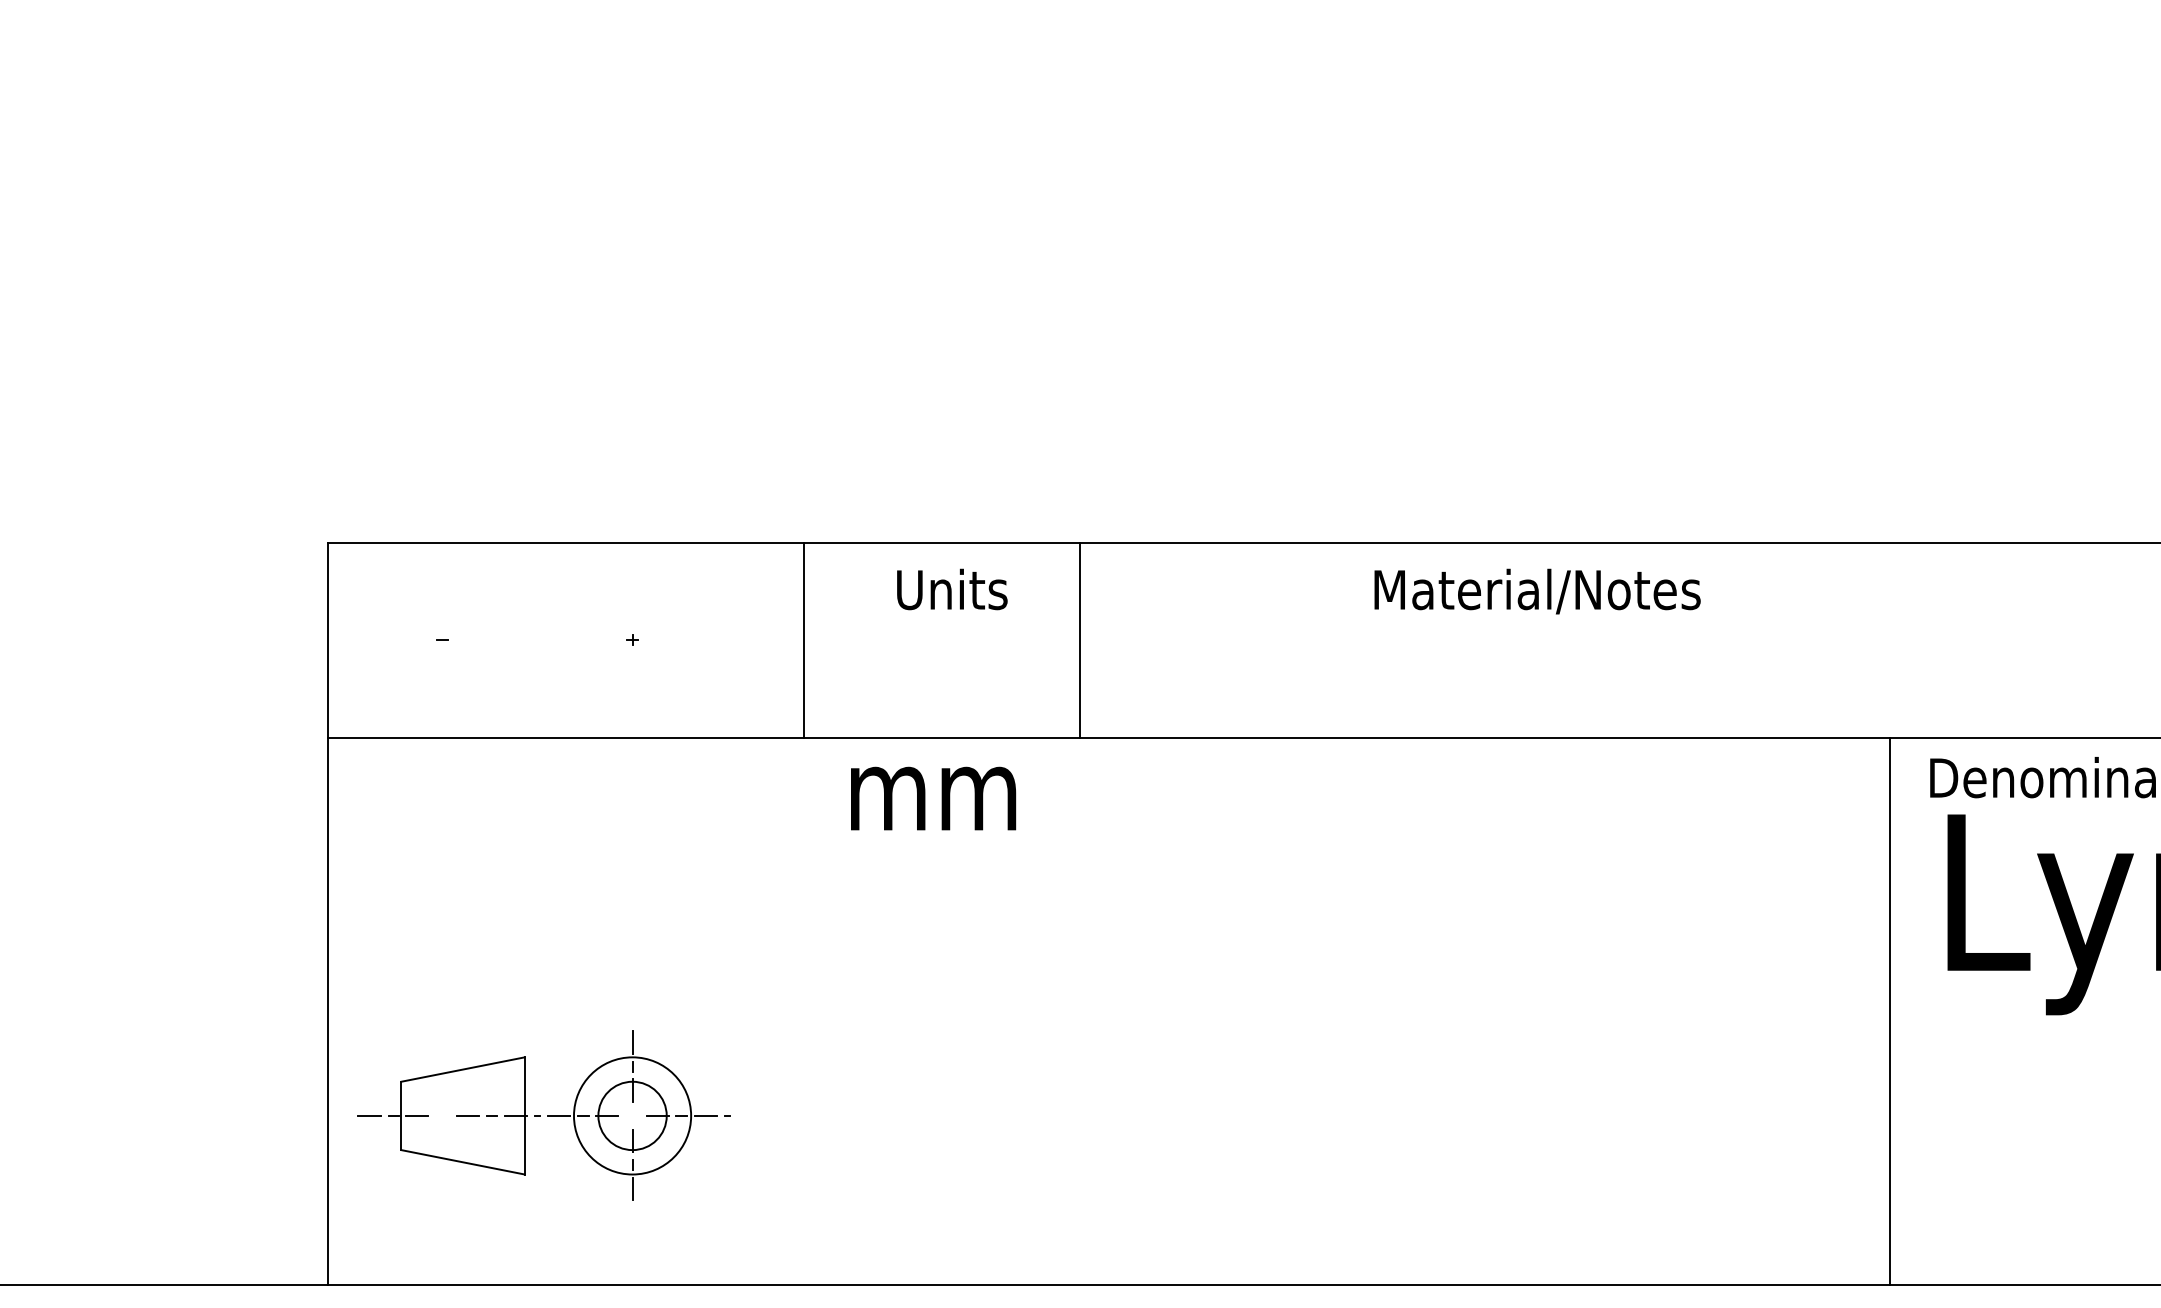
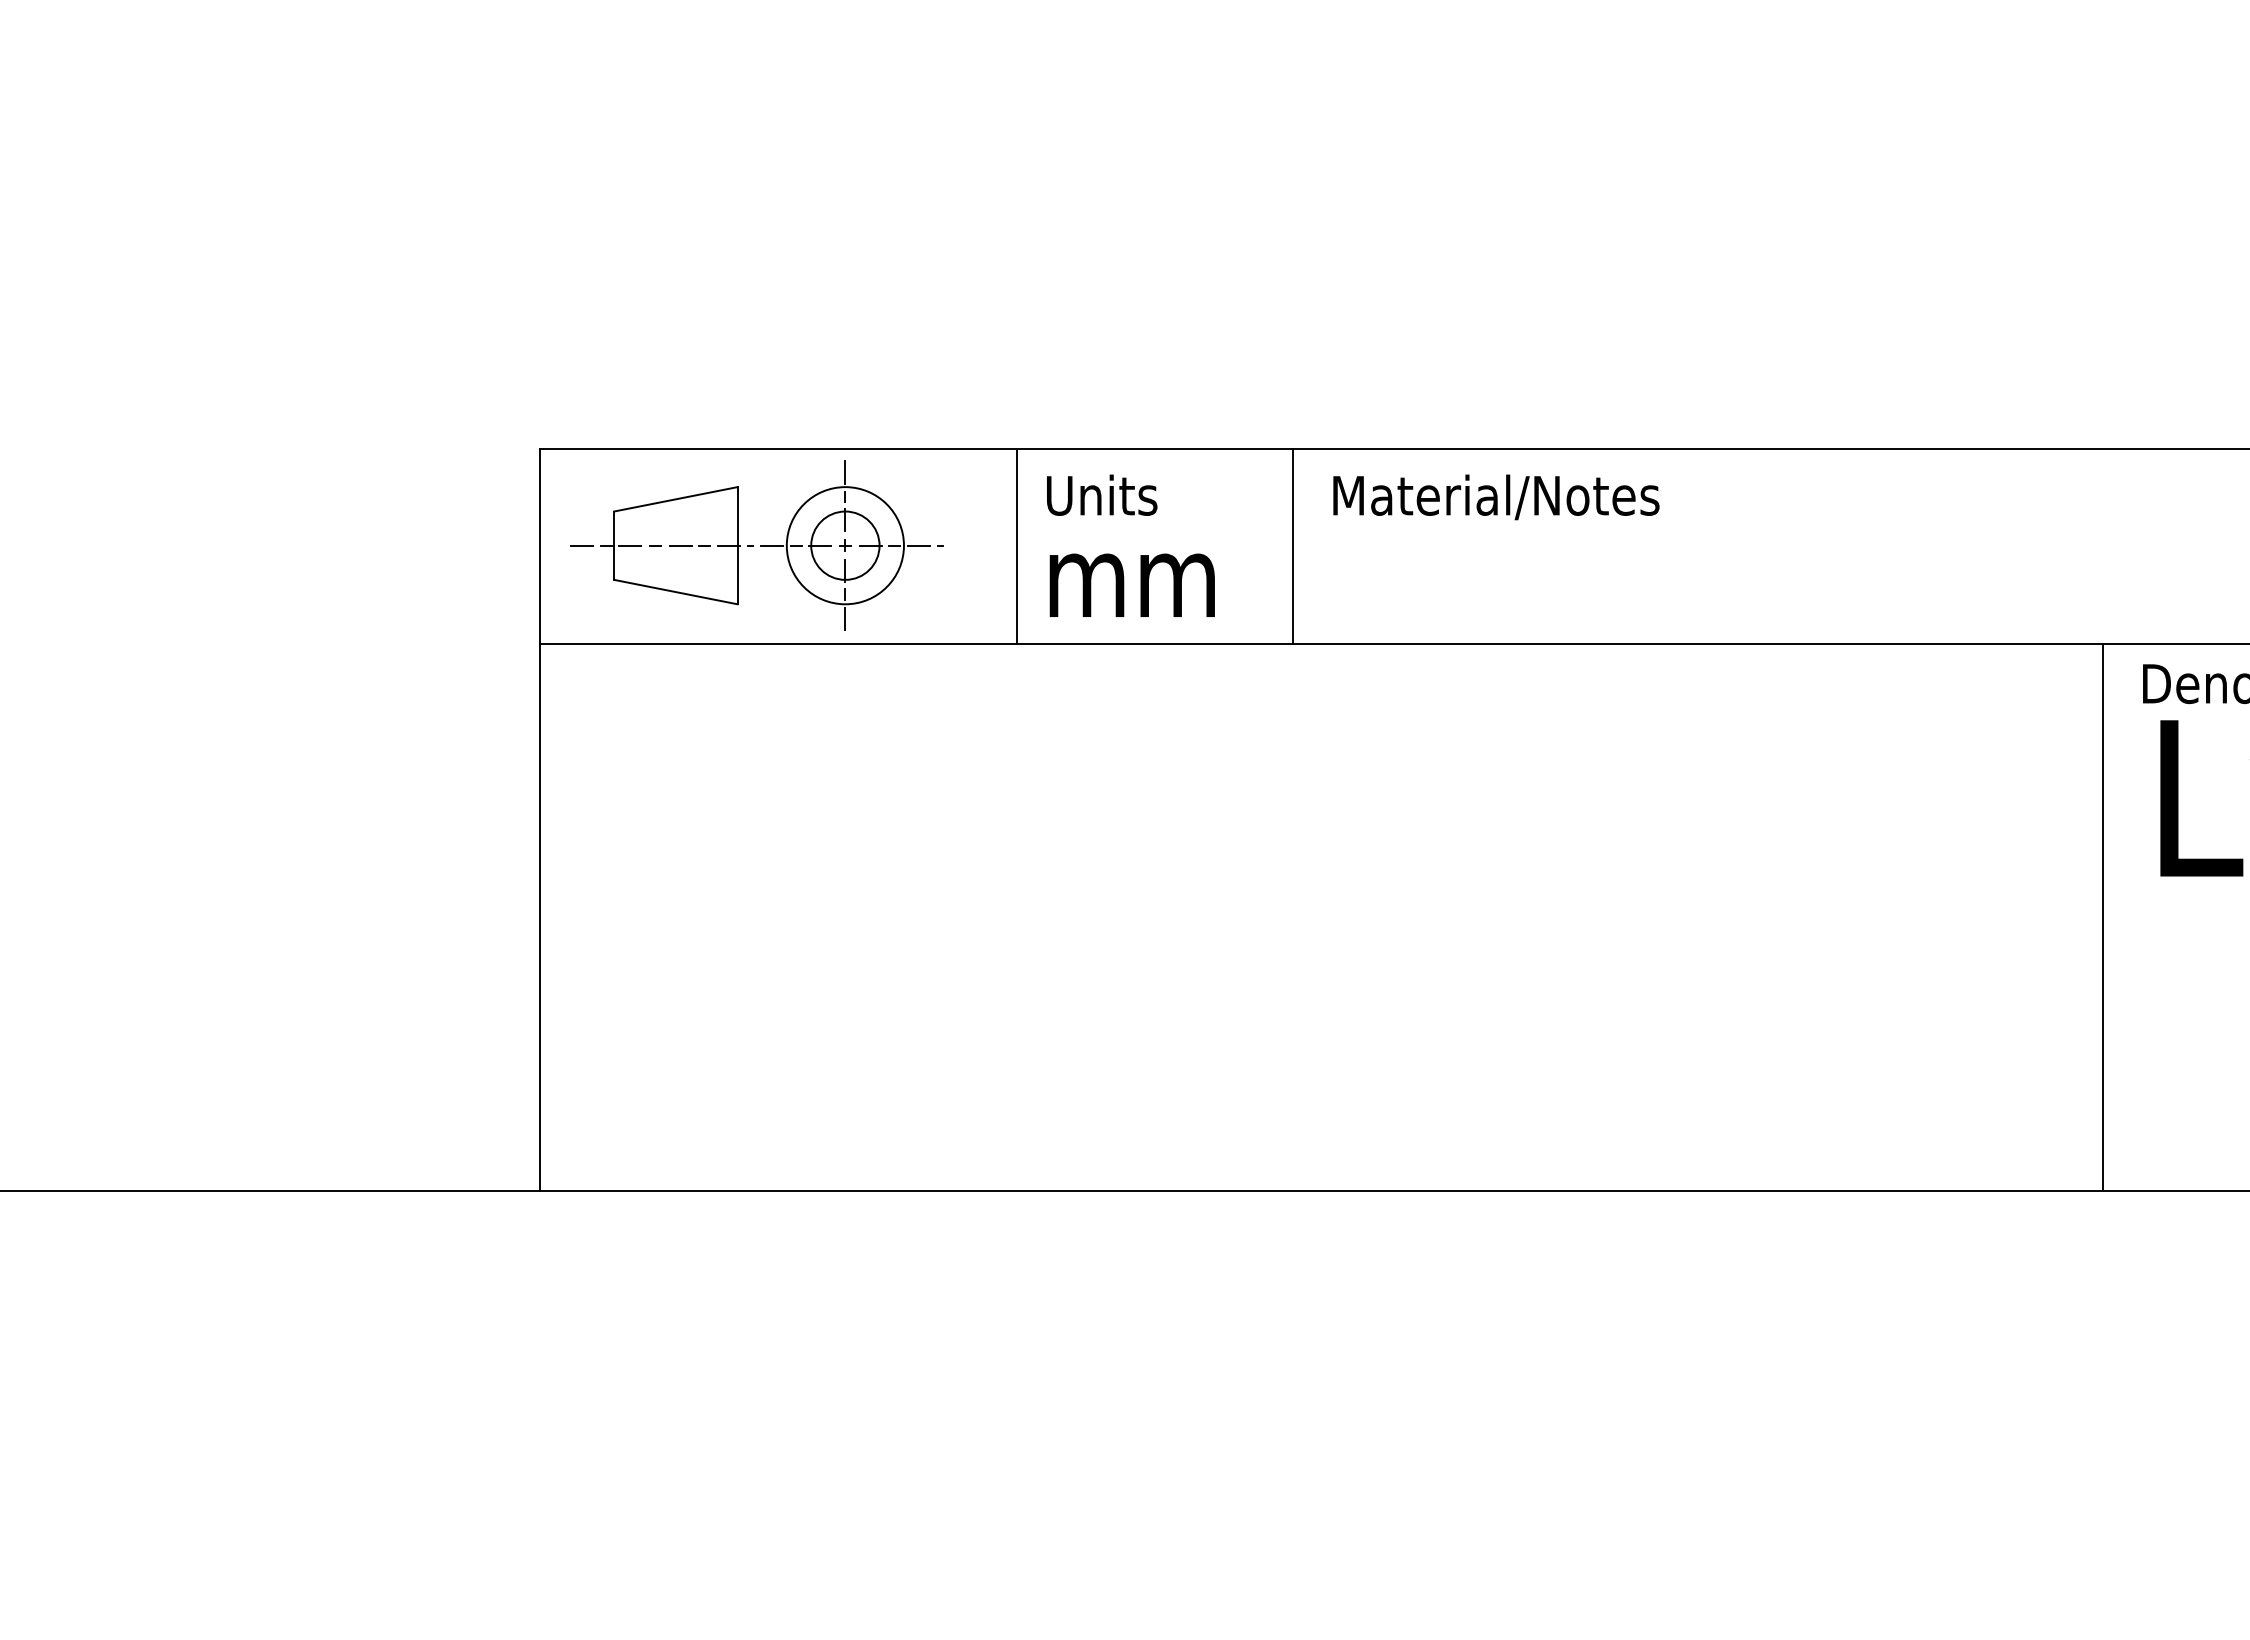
text: (952, 588) -> (1102, 494), moved
text: (1537, 591) -> (1496, 497), moved
text: (932, 797) -> (1131, 584), moved
part: (543, 1115) -> (756, 545), moved

